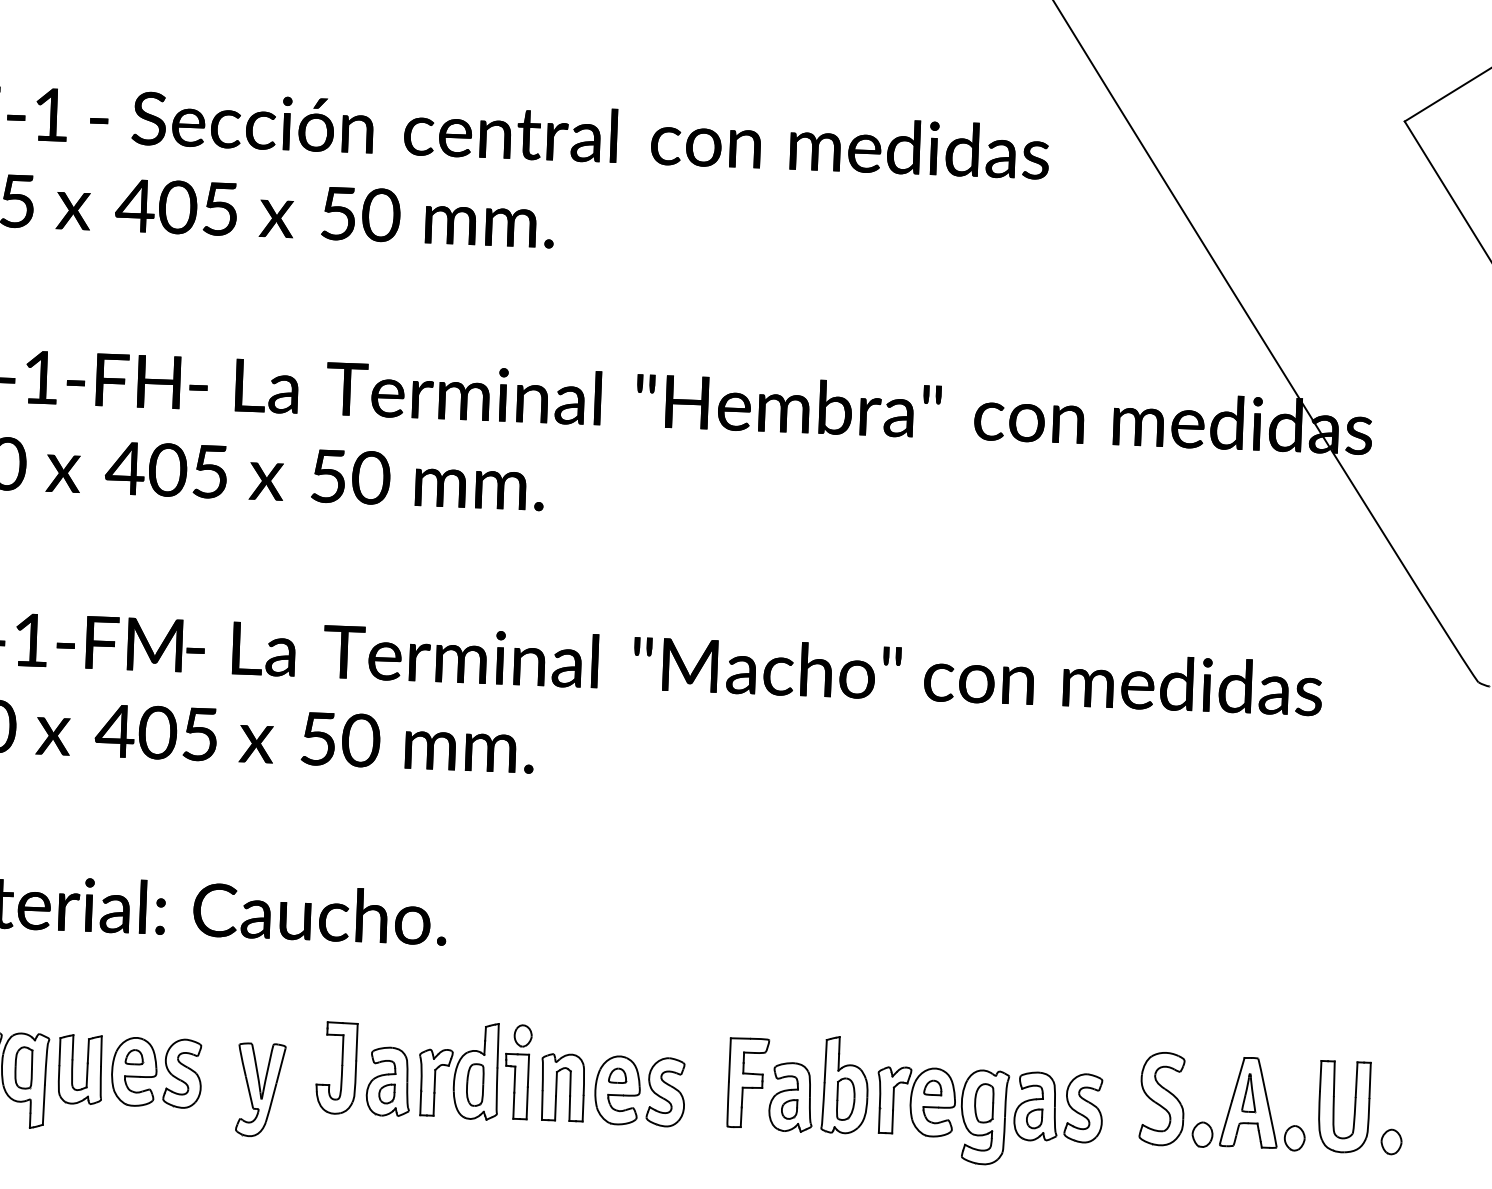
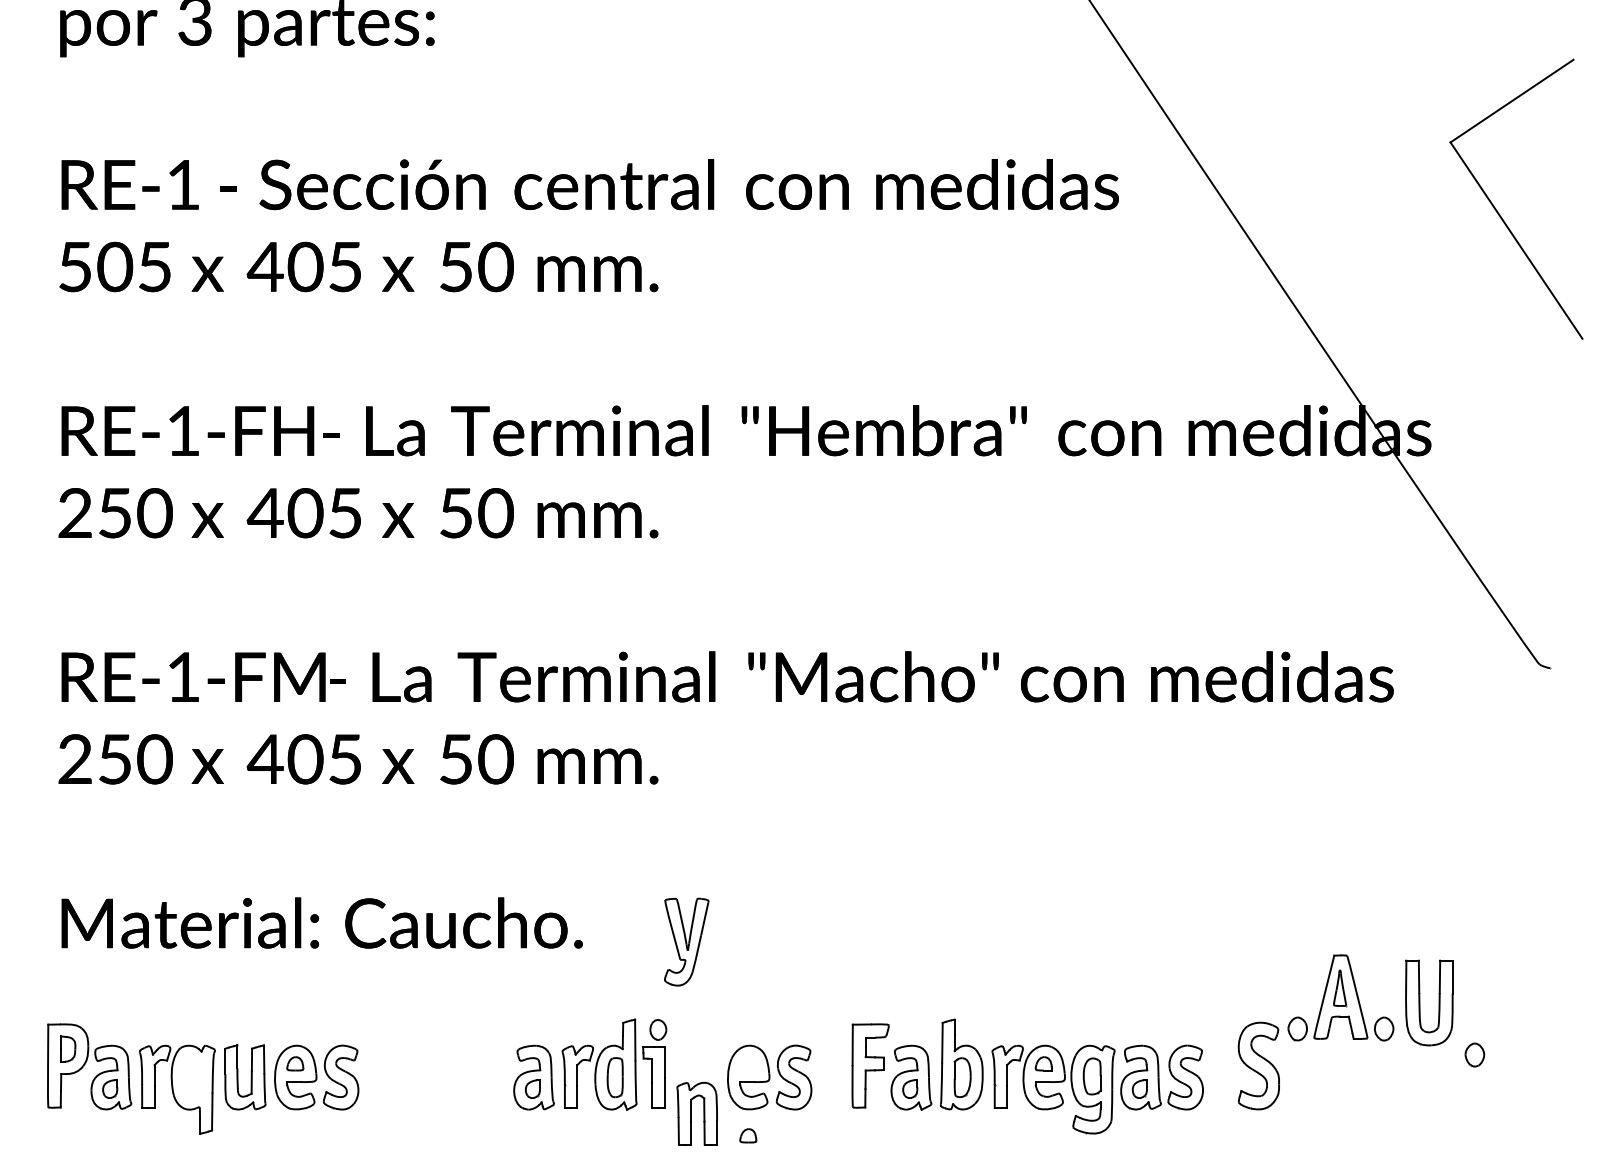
part: (23, 1067) -> (191, 1077), removed
part: (336, 1067) -> (484, 1066), removed
part: (617, 1075) -> (748, 1135), moved
part: (561, 1087) -> (696, 1113), moved
part: (260, 1089) -> (686, 941), moved
part: (1249, 1102) -> (1340, 997), moved
part: (1334, 1106) -> (1420, 1002), moved
part: (1391, 1141) -> (1474, 1054), moved

